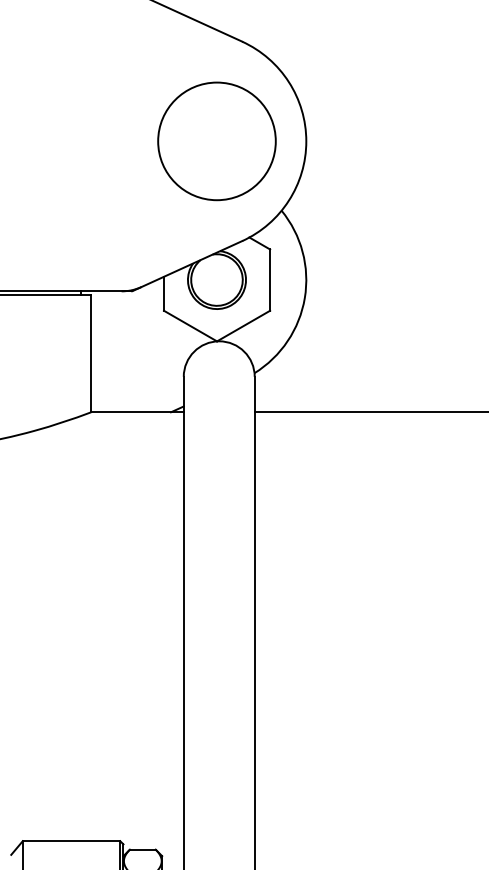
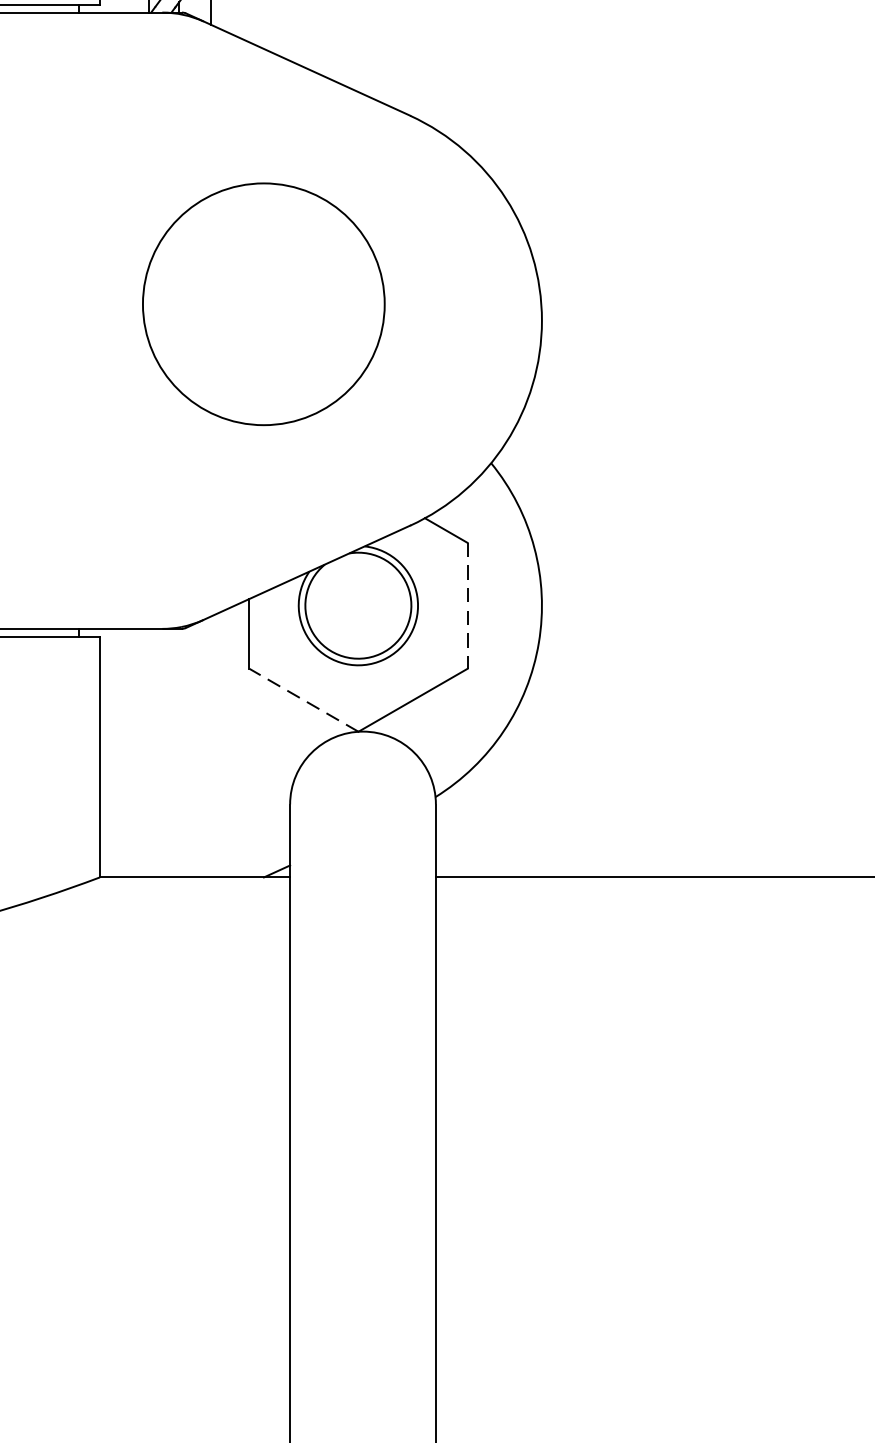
circle: (216, 141) -> (262, 304), moved
line: (270, 280) -> (468, 606), solid -> dashed
line: (190, 326) -> (303, 701), solid -> dashed

